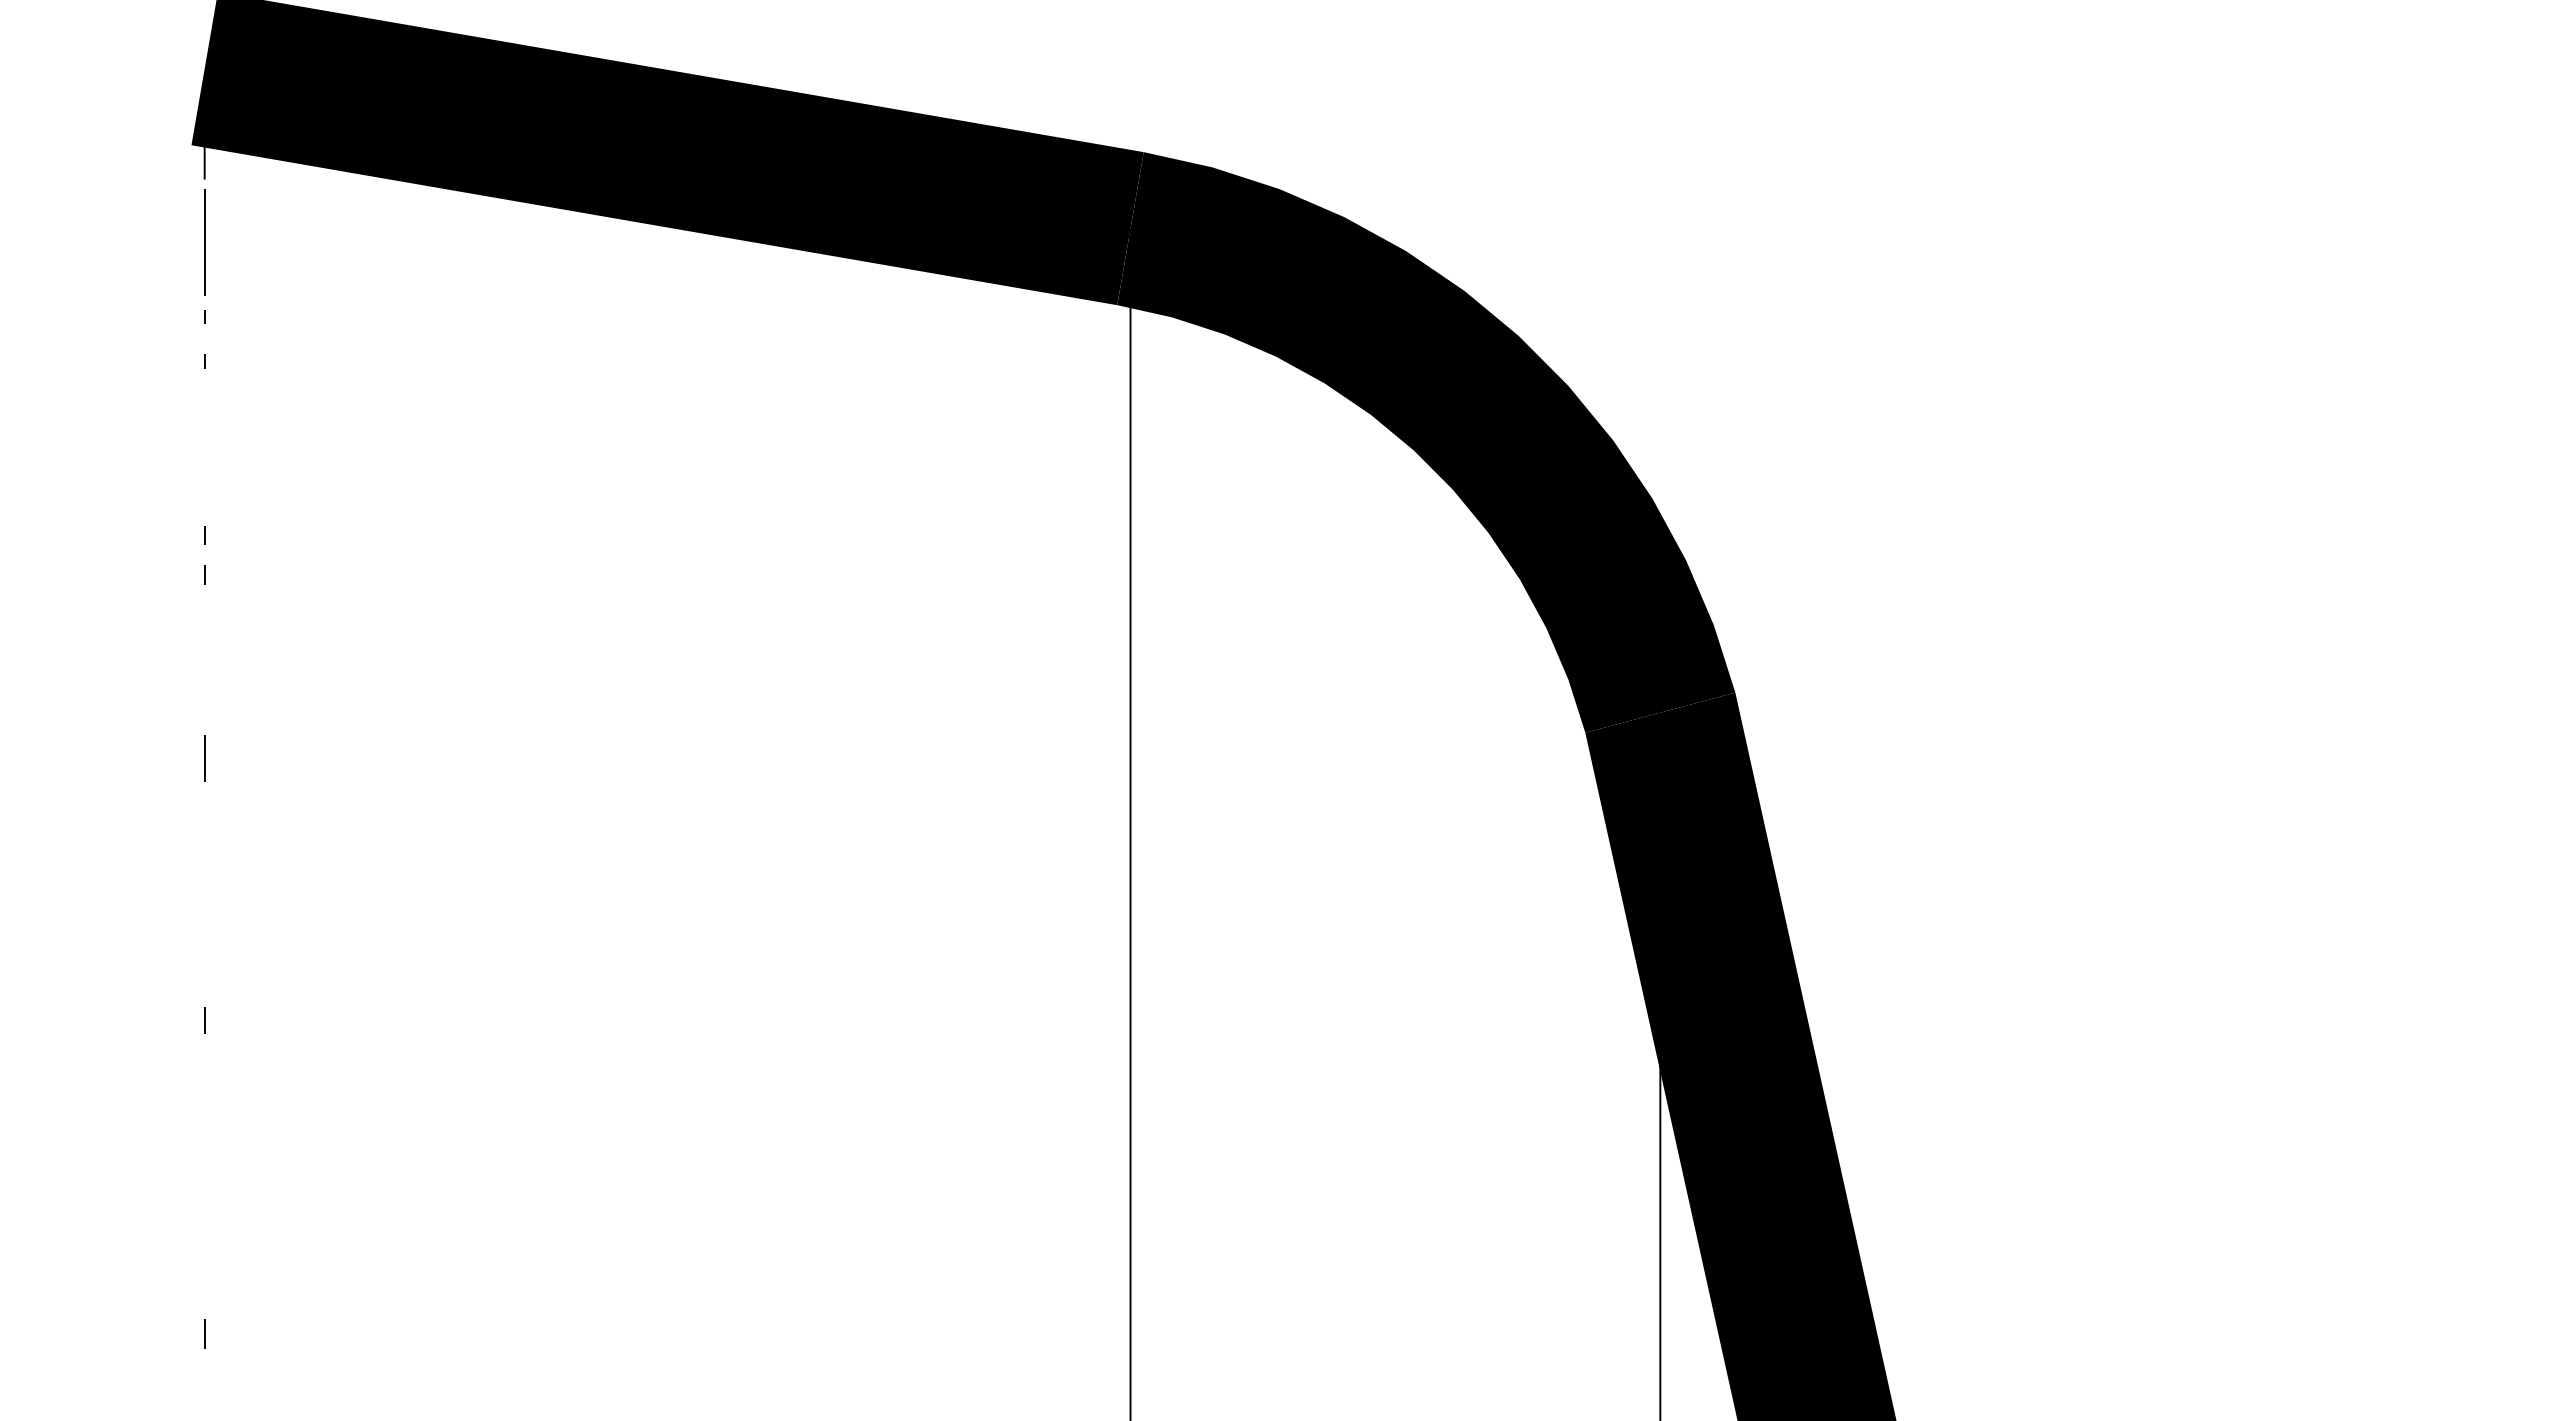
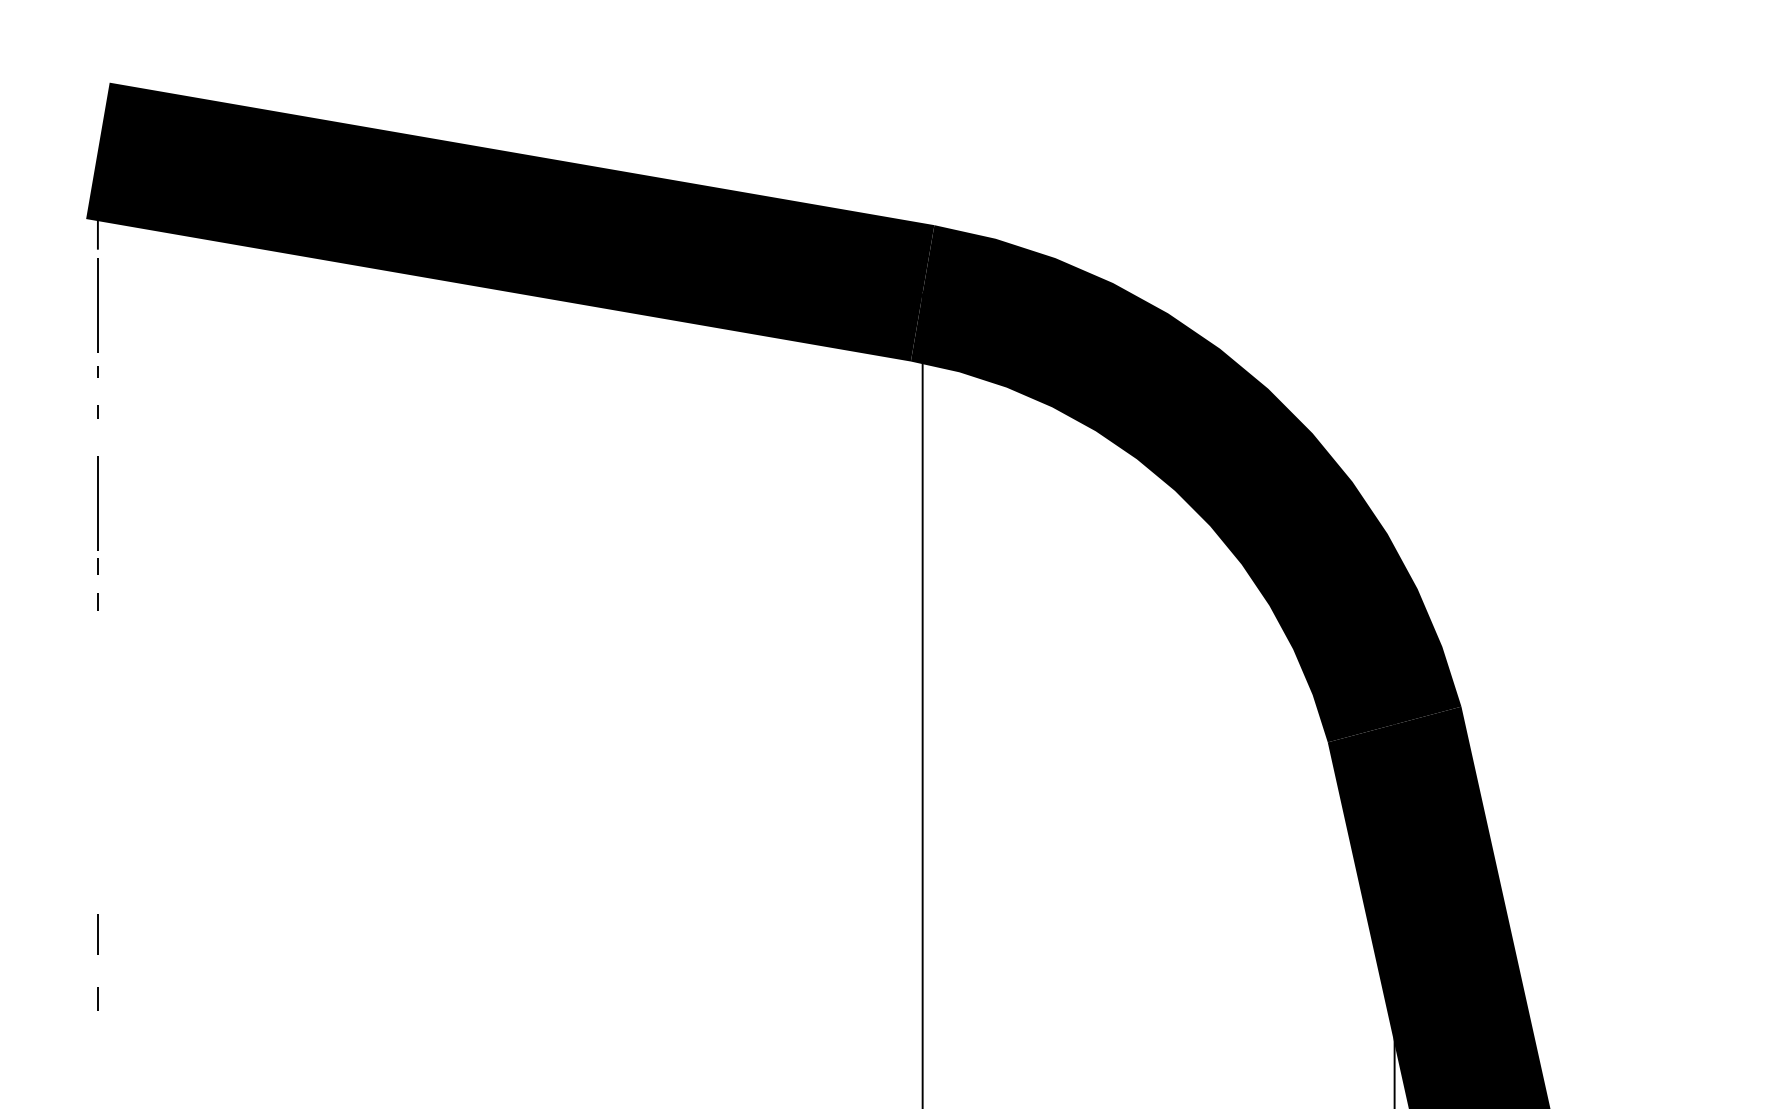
line: (204, 464) -> (97, 503), added
line: (204, 758) -> (97, 934), moved

